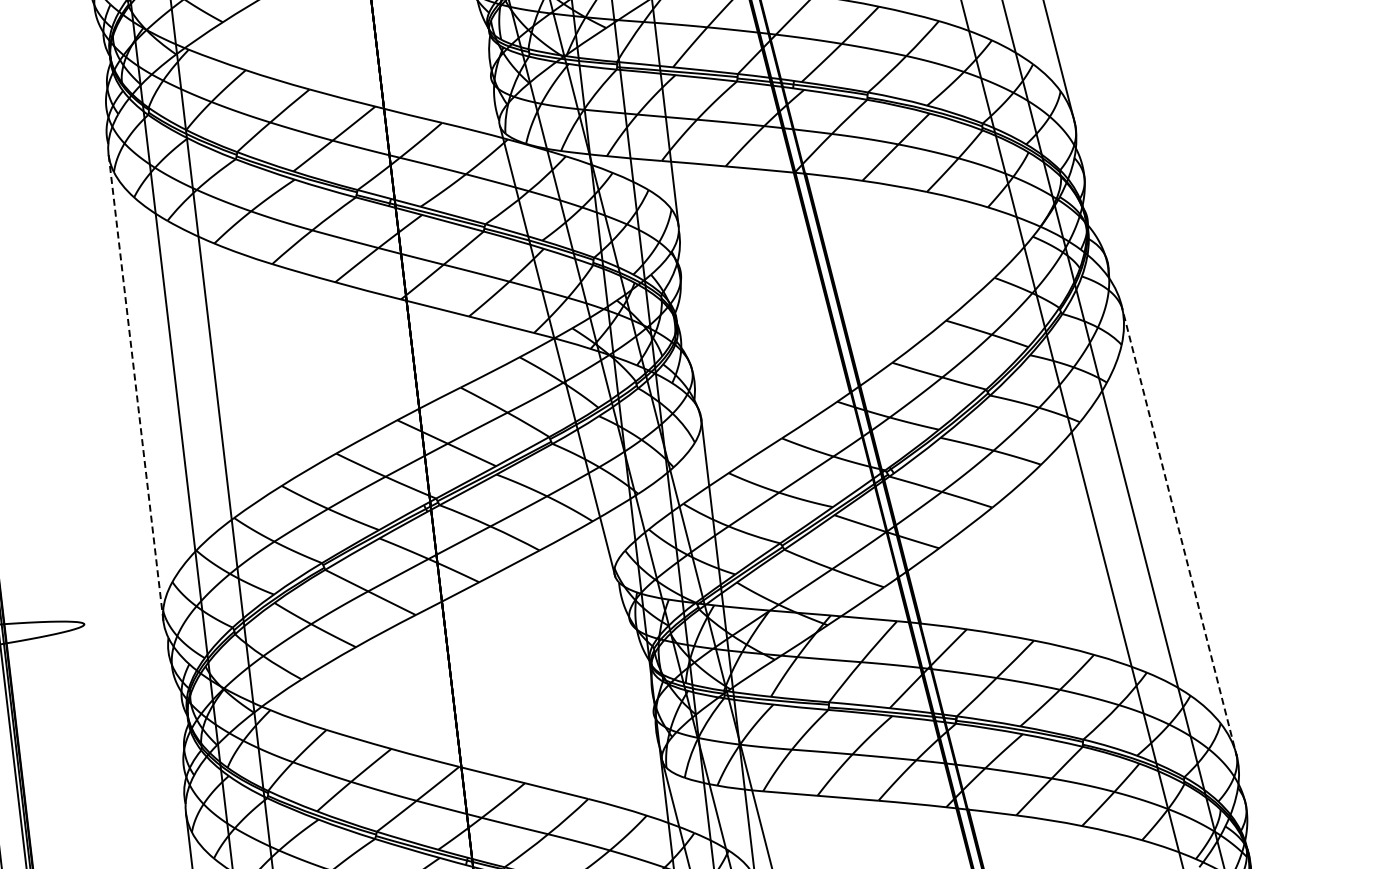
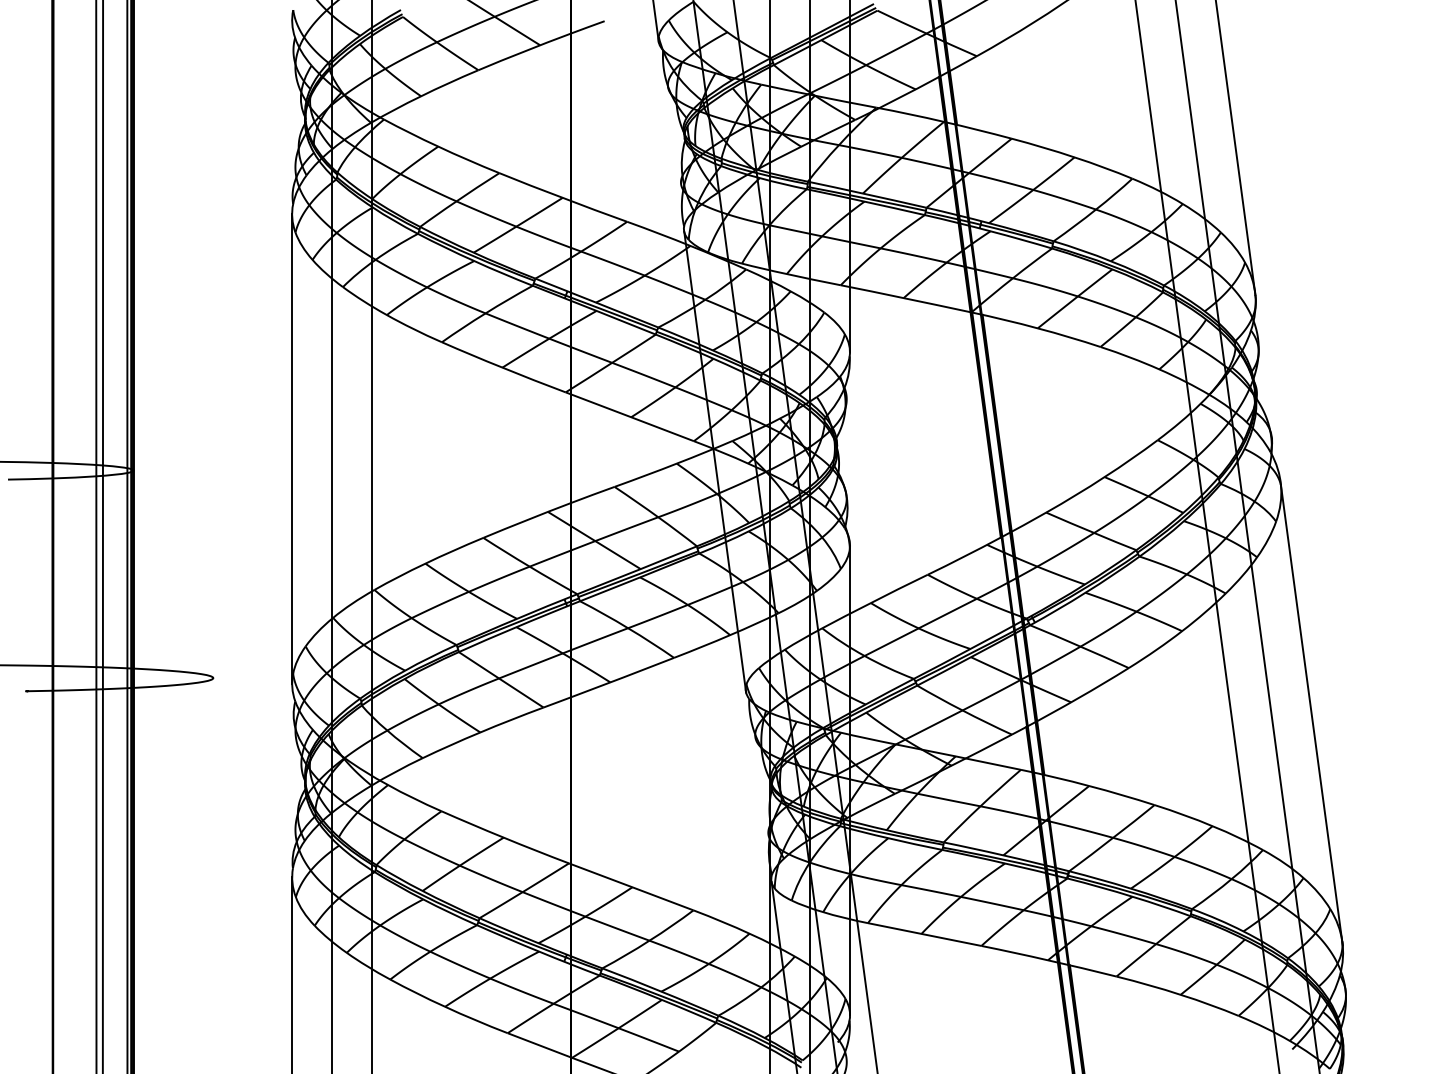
line: (136, 388) -> (292, 449), dashed -> solid
line: (1179, 532) -> (1311, 714), dashed -> solid

